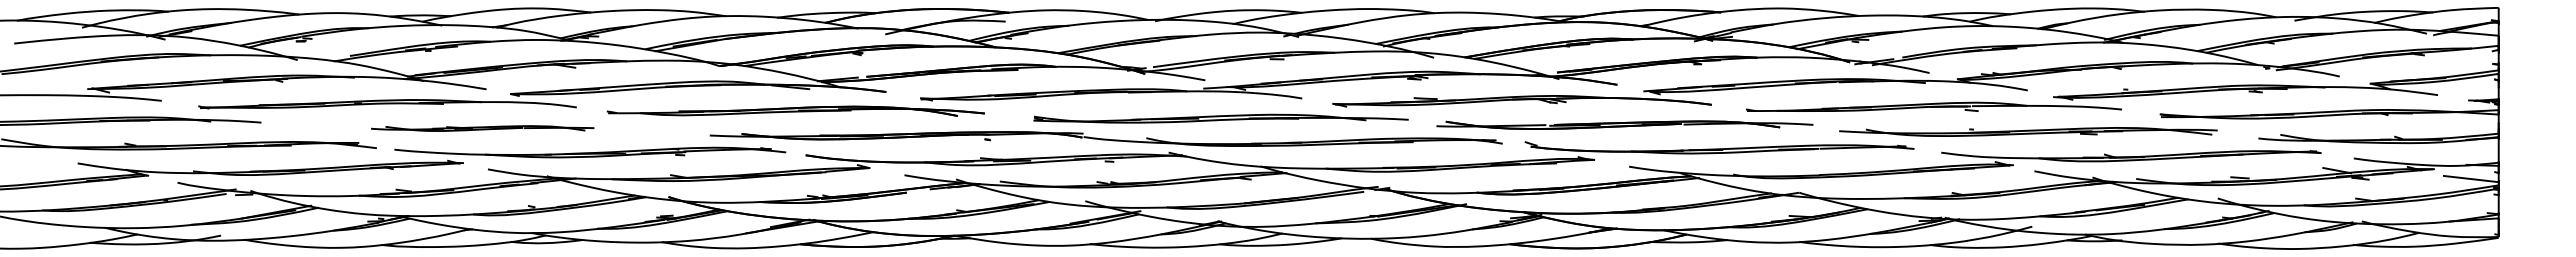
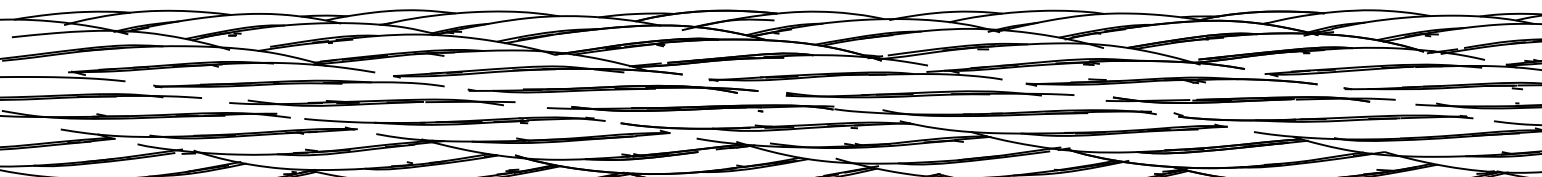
part: (1220, 118) -> (929, 94), moved
part: (482, 128) -> (372, 102), size x1.67

